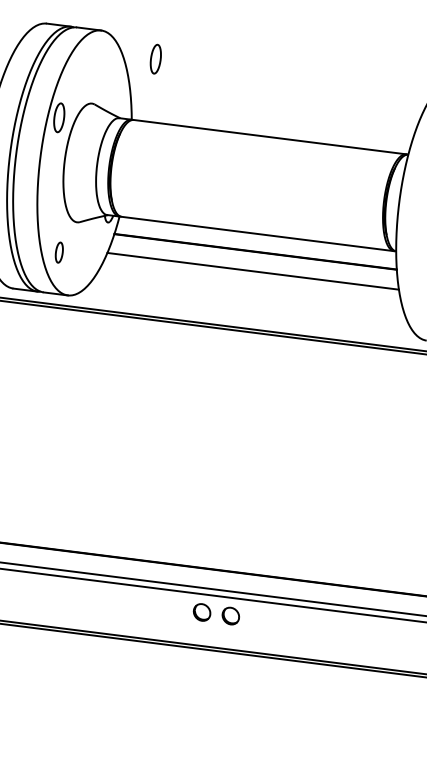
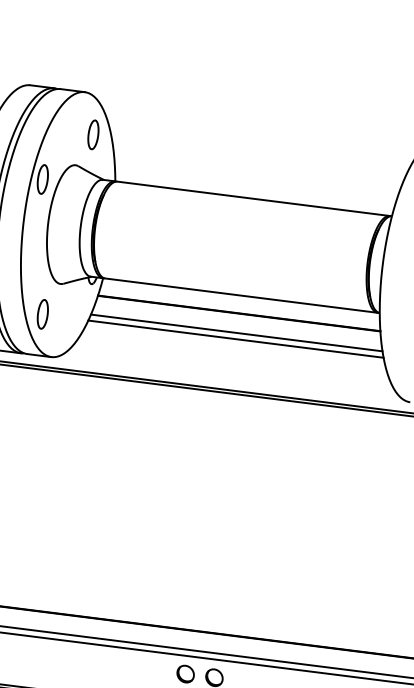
part: (155, 58) -> (93, 134), moved
part: (59, 252) -> (43, 314), size x1.43
line: (252, 277) -> (236, 339), added

